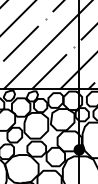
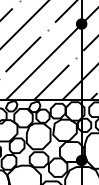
fill: (79, 12) -> (81, 23), added

